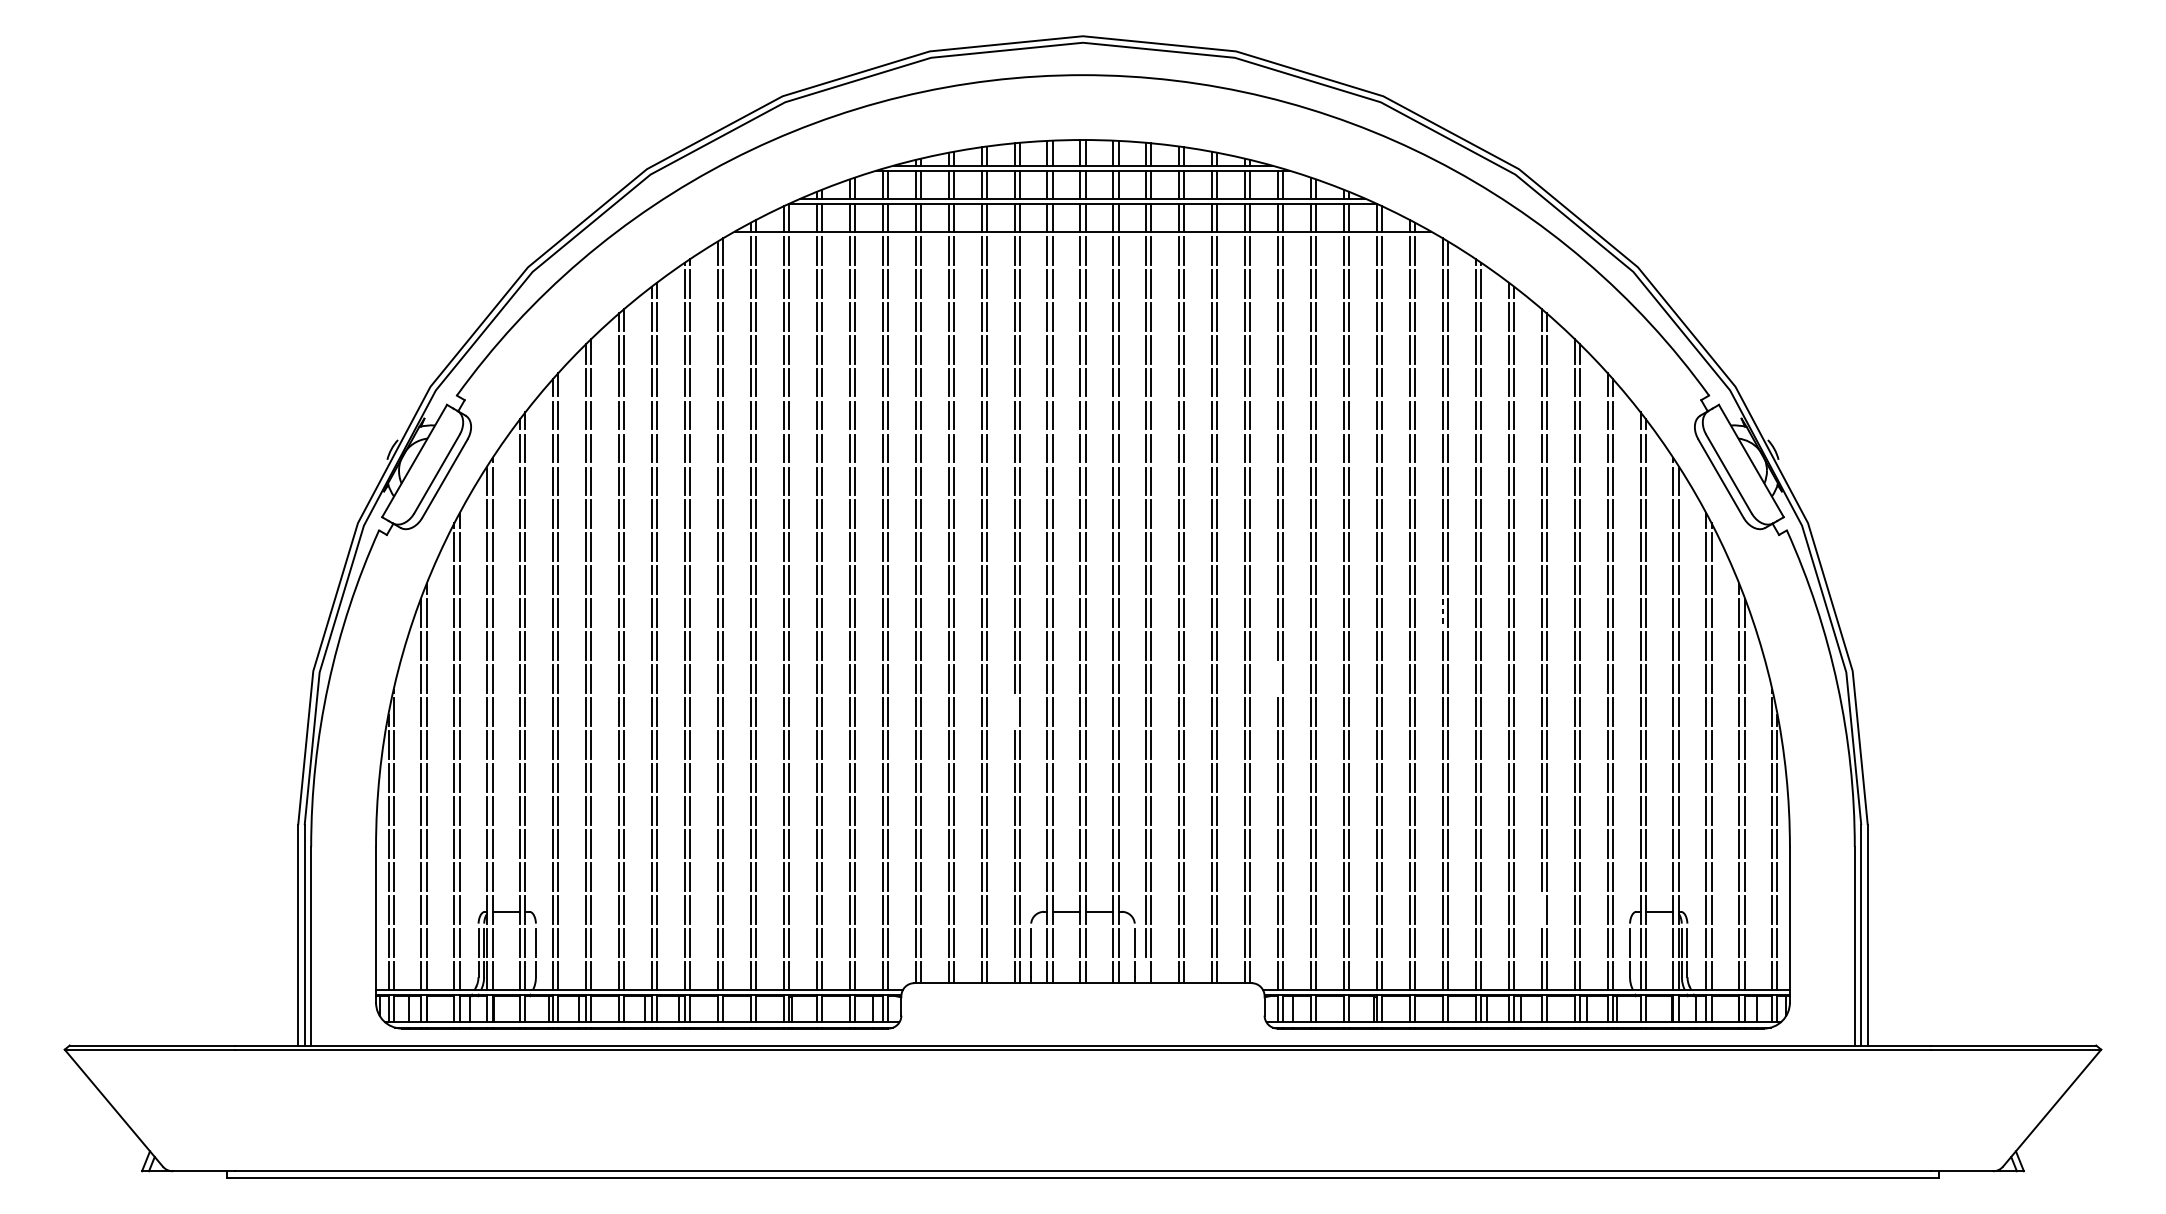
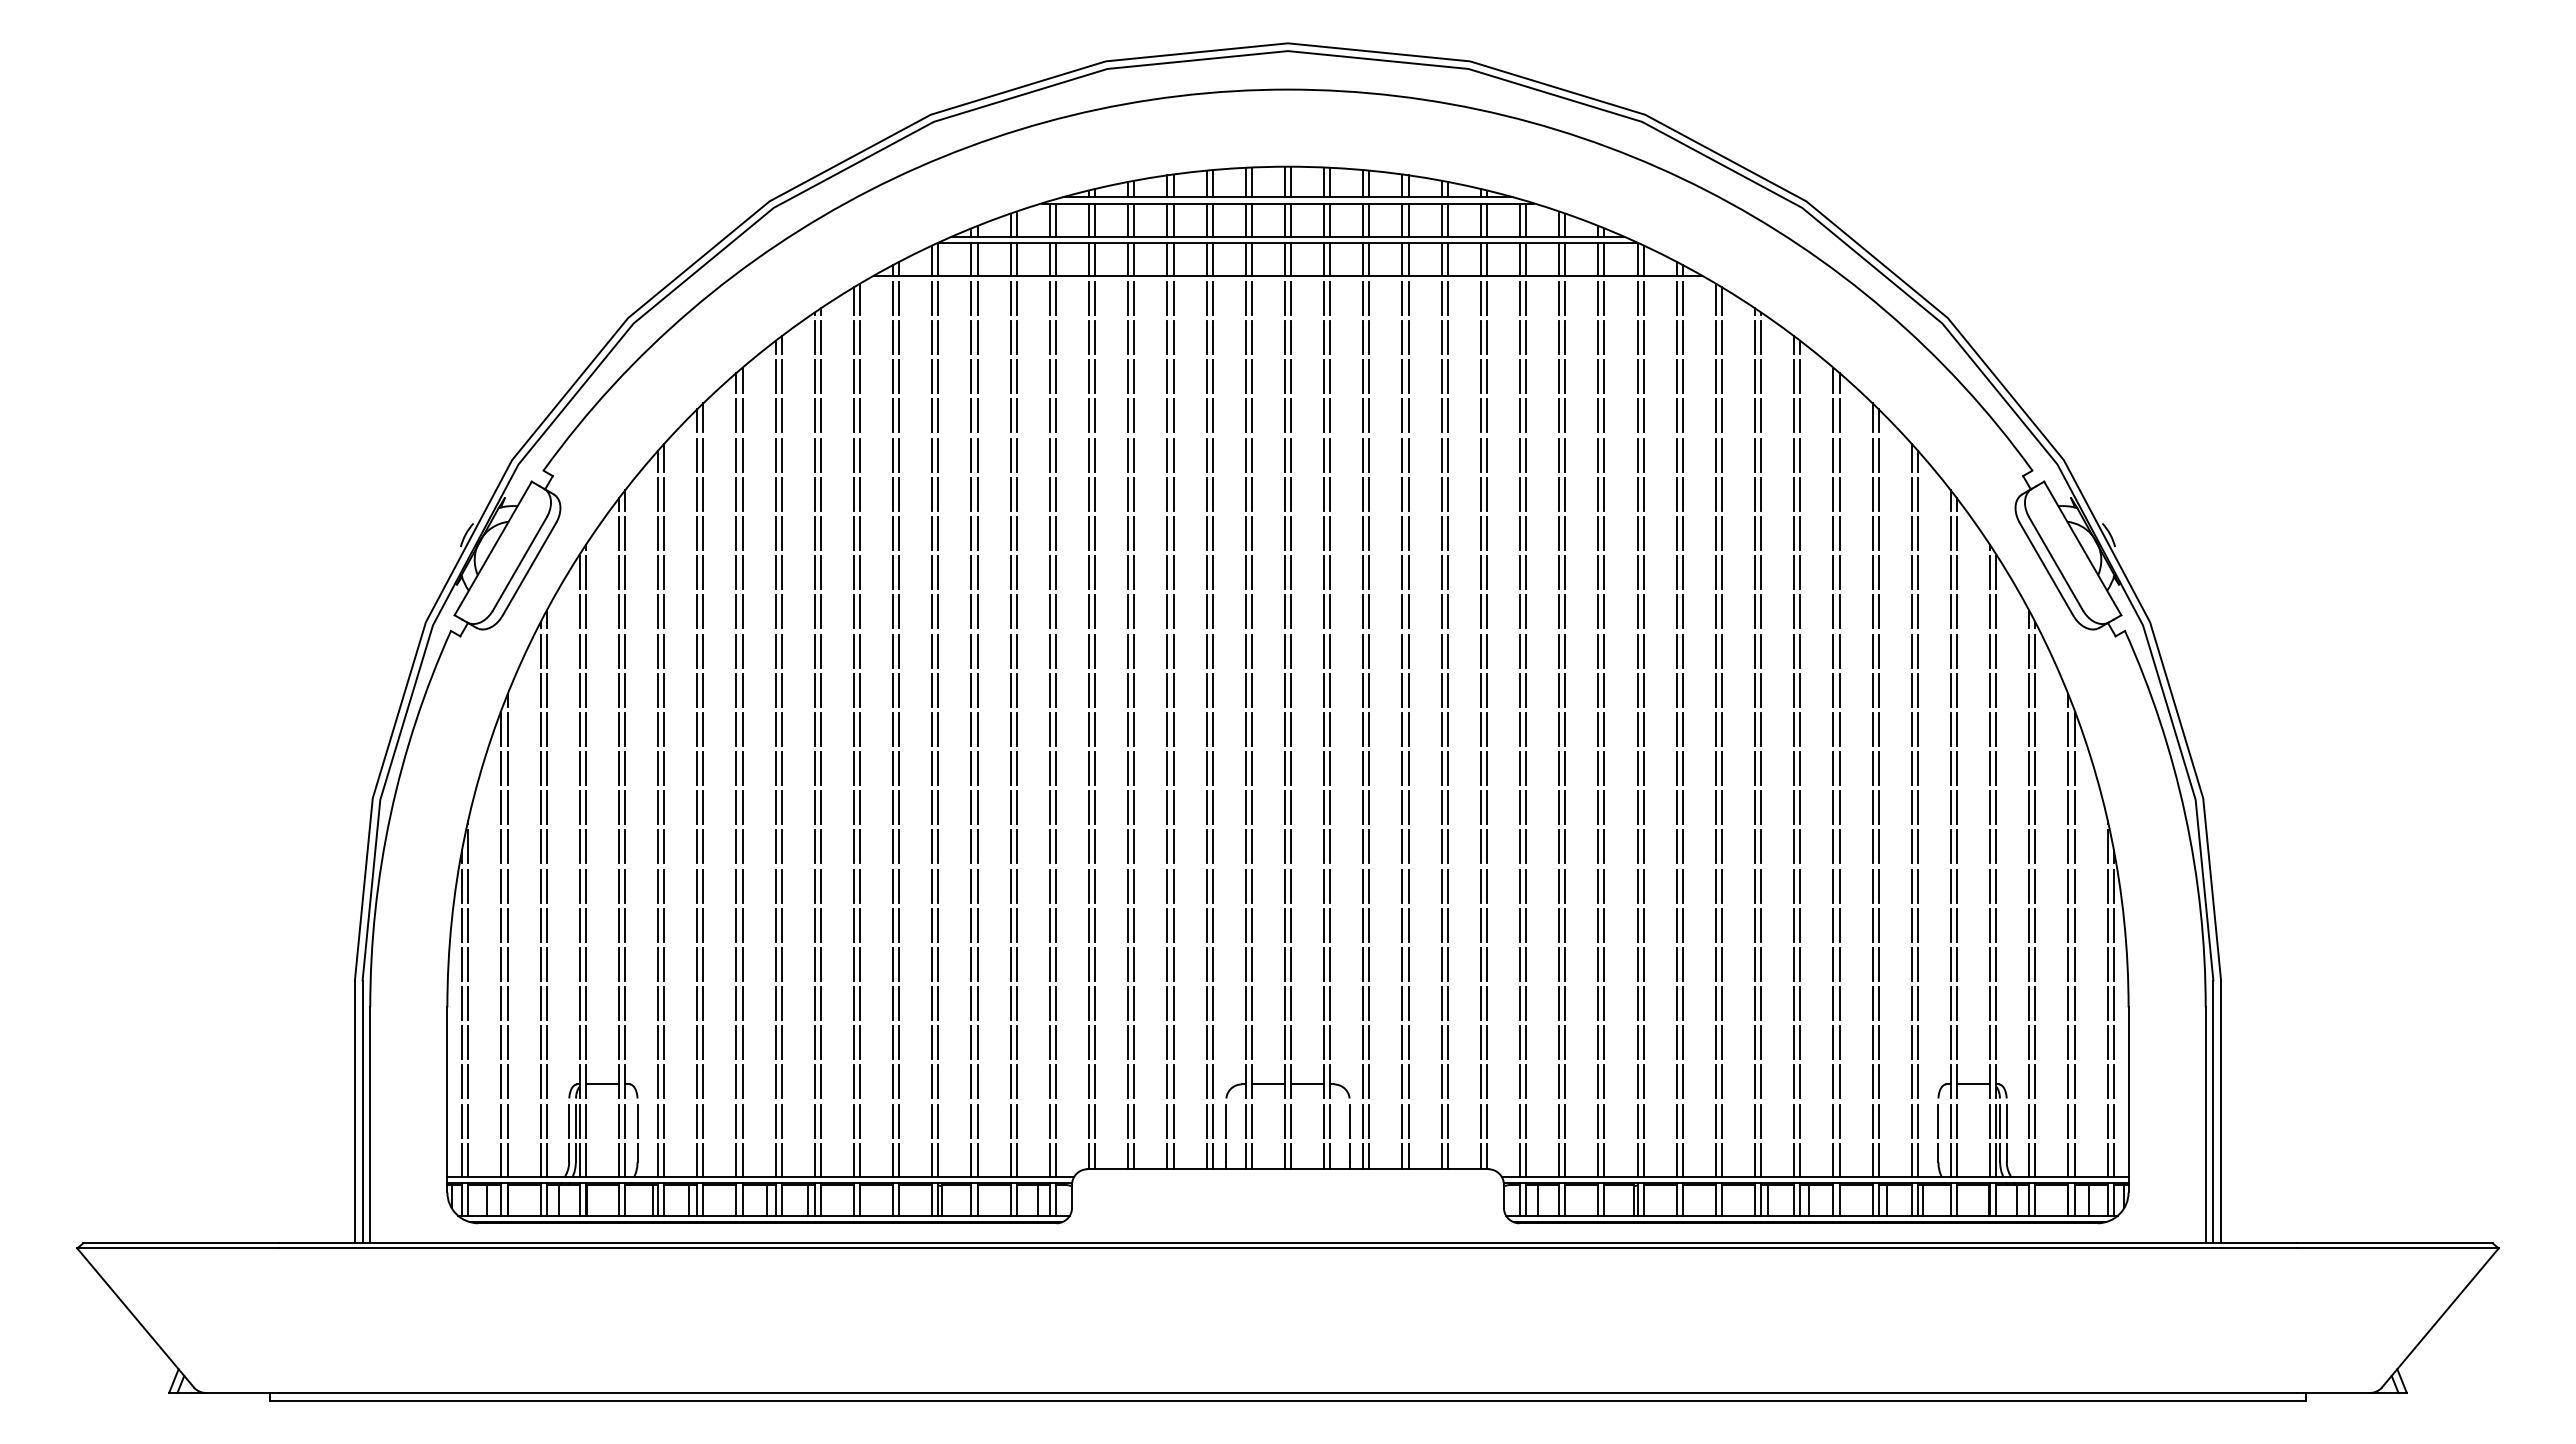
line: (1442, 613) -> (1715, 729), dashed -> solid
line: (1277, 678) -> (1519, 807), added
line: (1014, 711) -> (1206, 846), added
line: (1541, 909) -> (1833, 1081), added
line: (1146, 972) -> (1363, 1156), added

